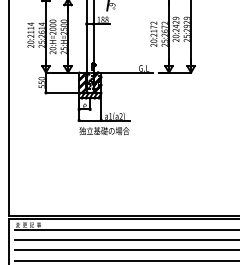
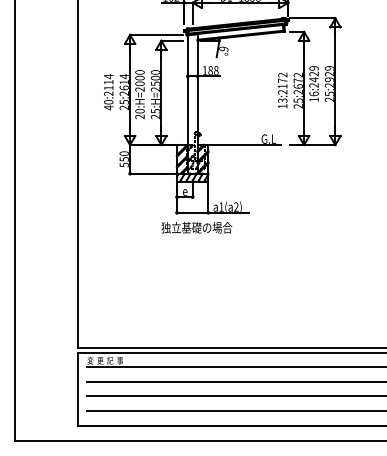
text: (175, 38) -> (313, 96), 20:2429 -> 16:2429
text: (153, 43) -> (282, 103), 20:2172 -> 13:2172
text: (30, 46) -> (108, 107), 20:2114 -> 40:2114
text: (104, 130) -> (196, 227), moved

